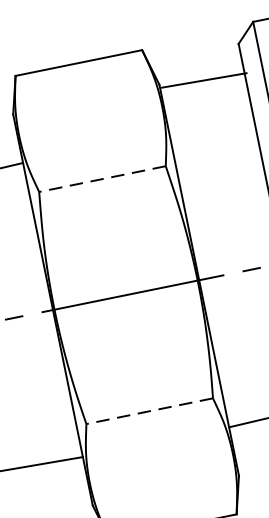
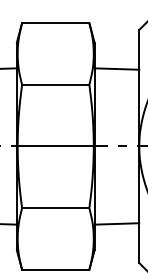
line: (203, 79) -> (116, 68), moved
line: (101, 178) -> (55, 84), dashed -> solid
line: (149, 411) -> (55, 208), dashed -> solid

